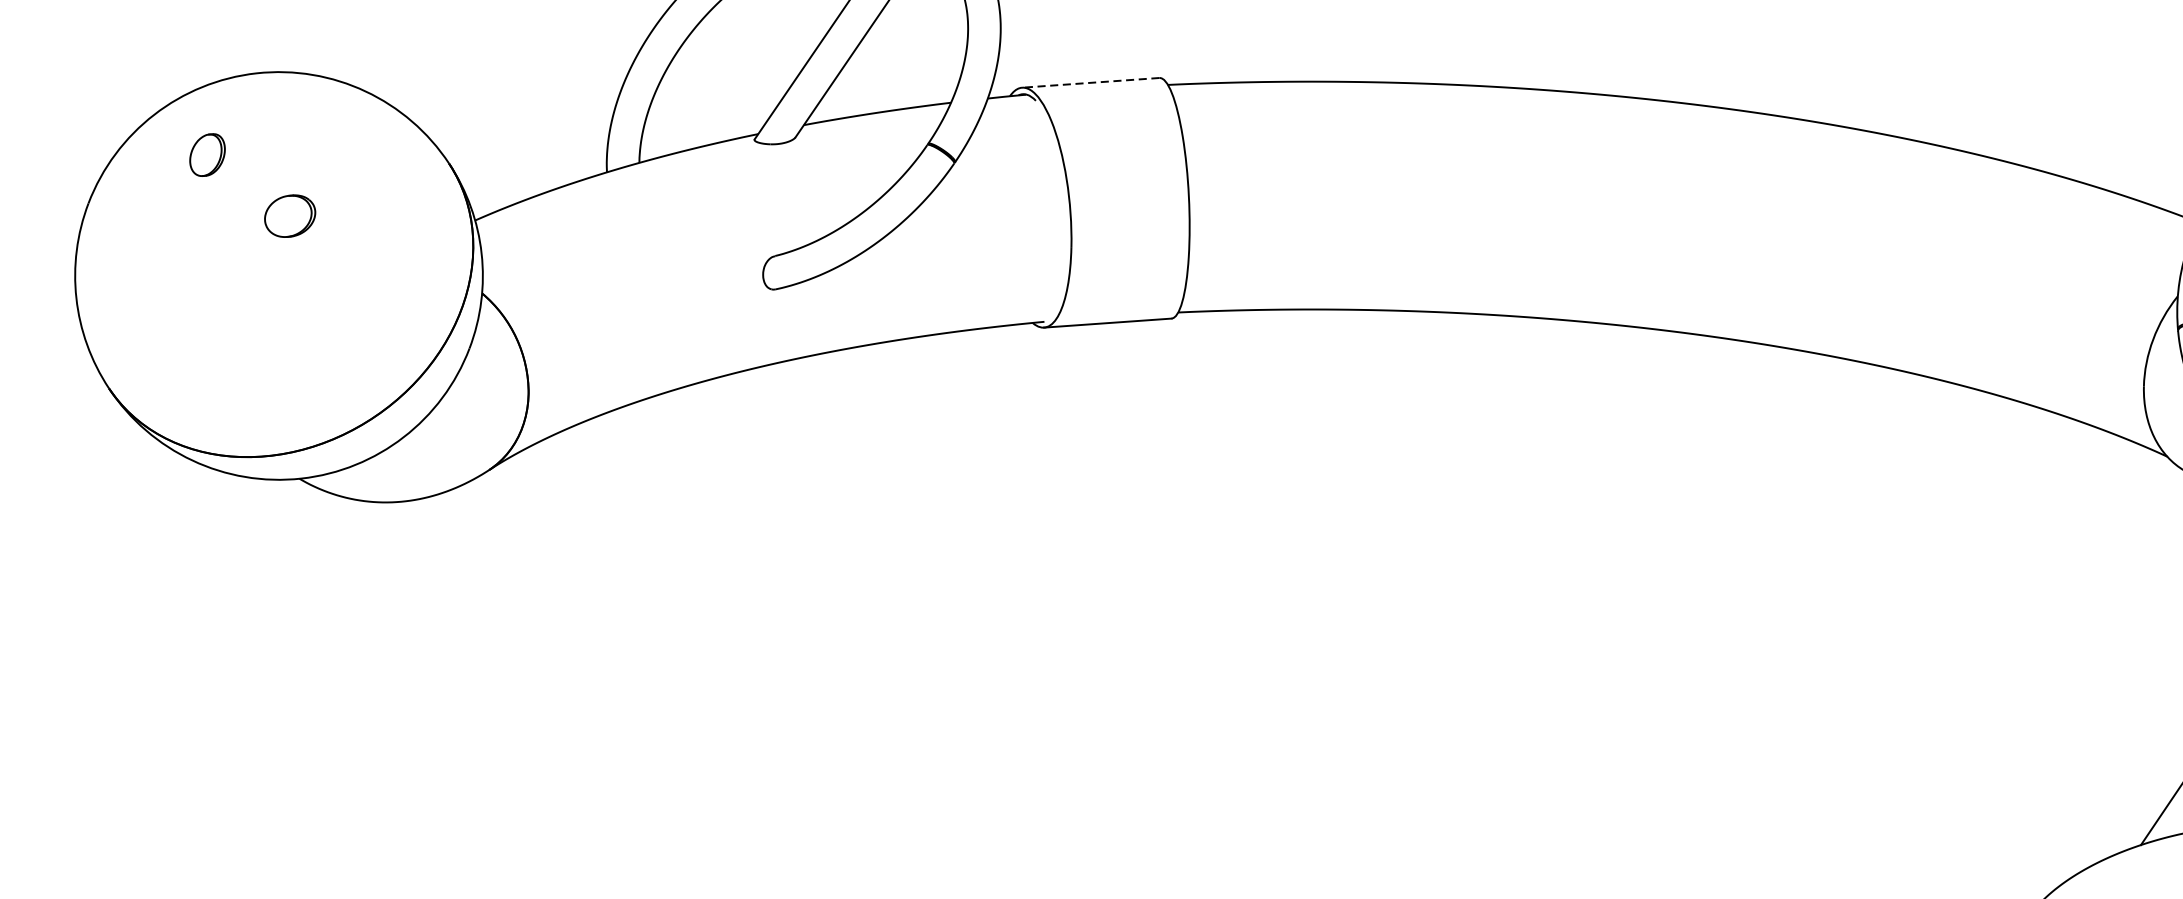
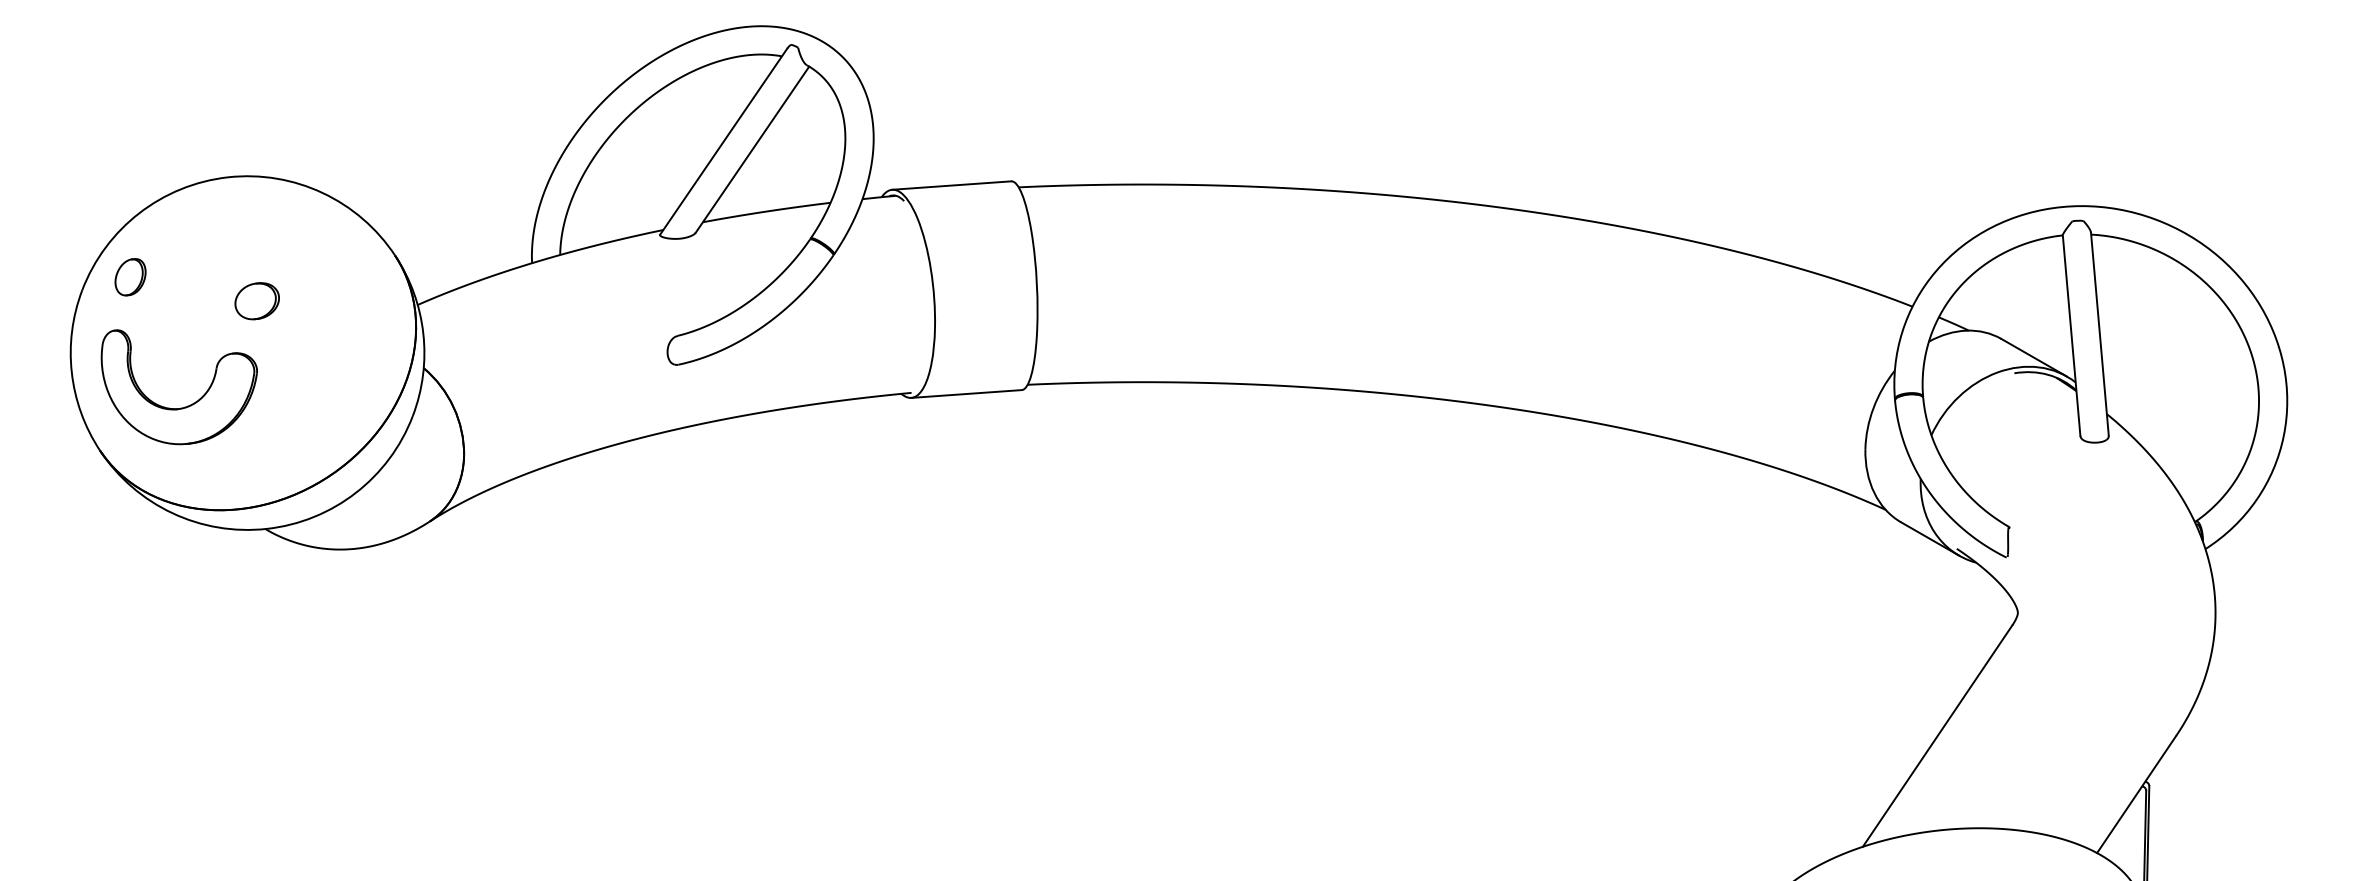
line: (1090, 82) -> (951, 185), dashed -> solid
part: (207, 155) -> (130, 277), moved
part: (206, 337) -> (184, 406), added

